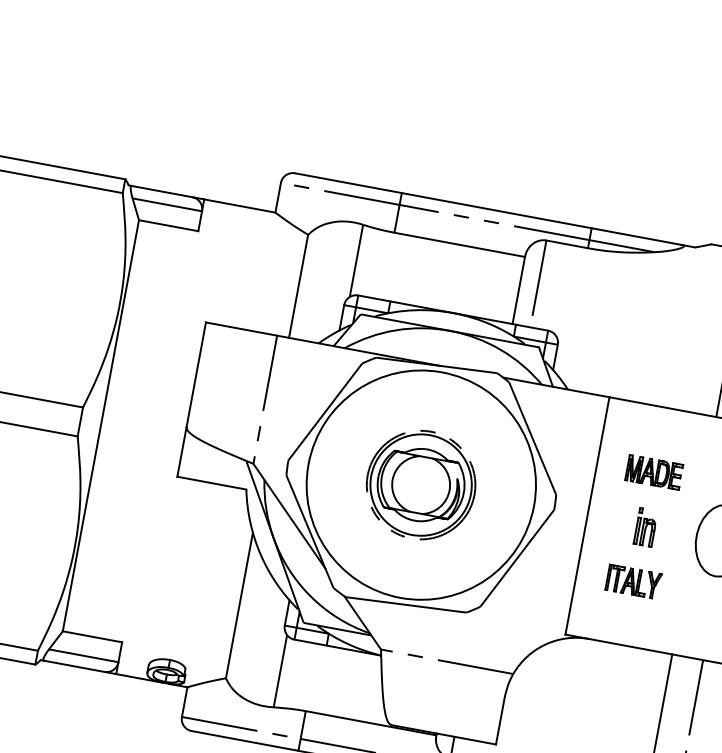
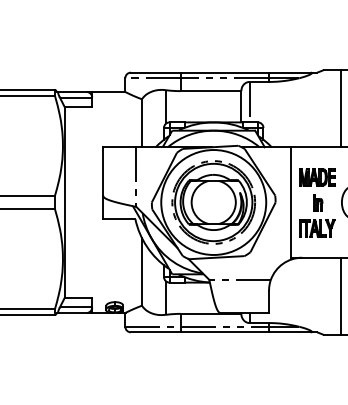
part: (654, 472) -> (317, 177), size x1.43
part: (420, 485) -> (213, 202), size x1.67
part: (633, 582) -> (317, 228), size x1.43

